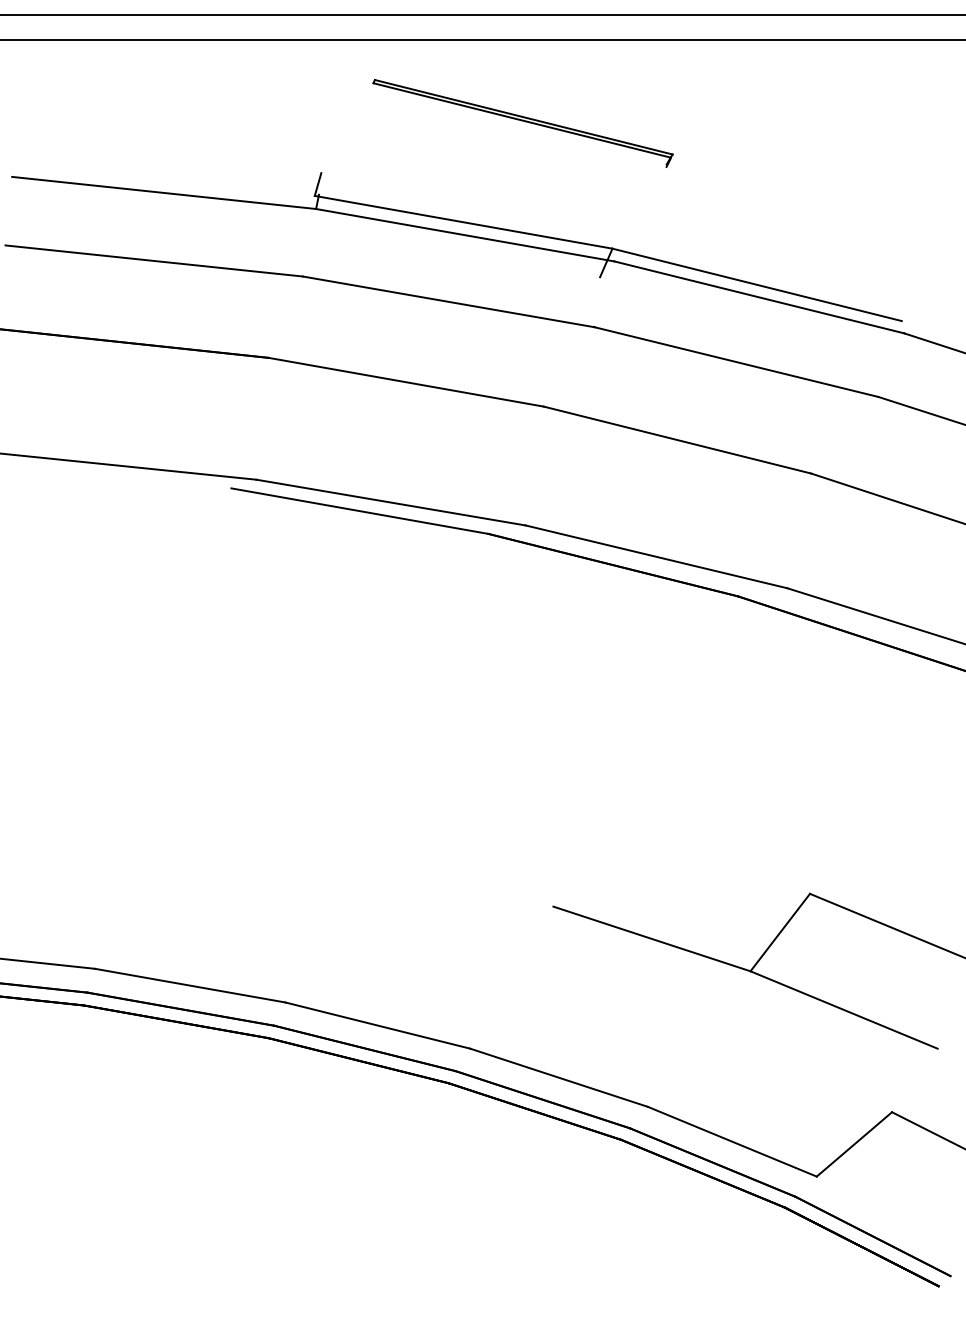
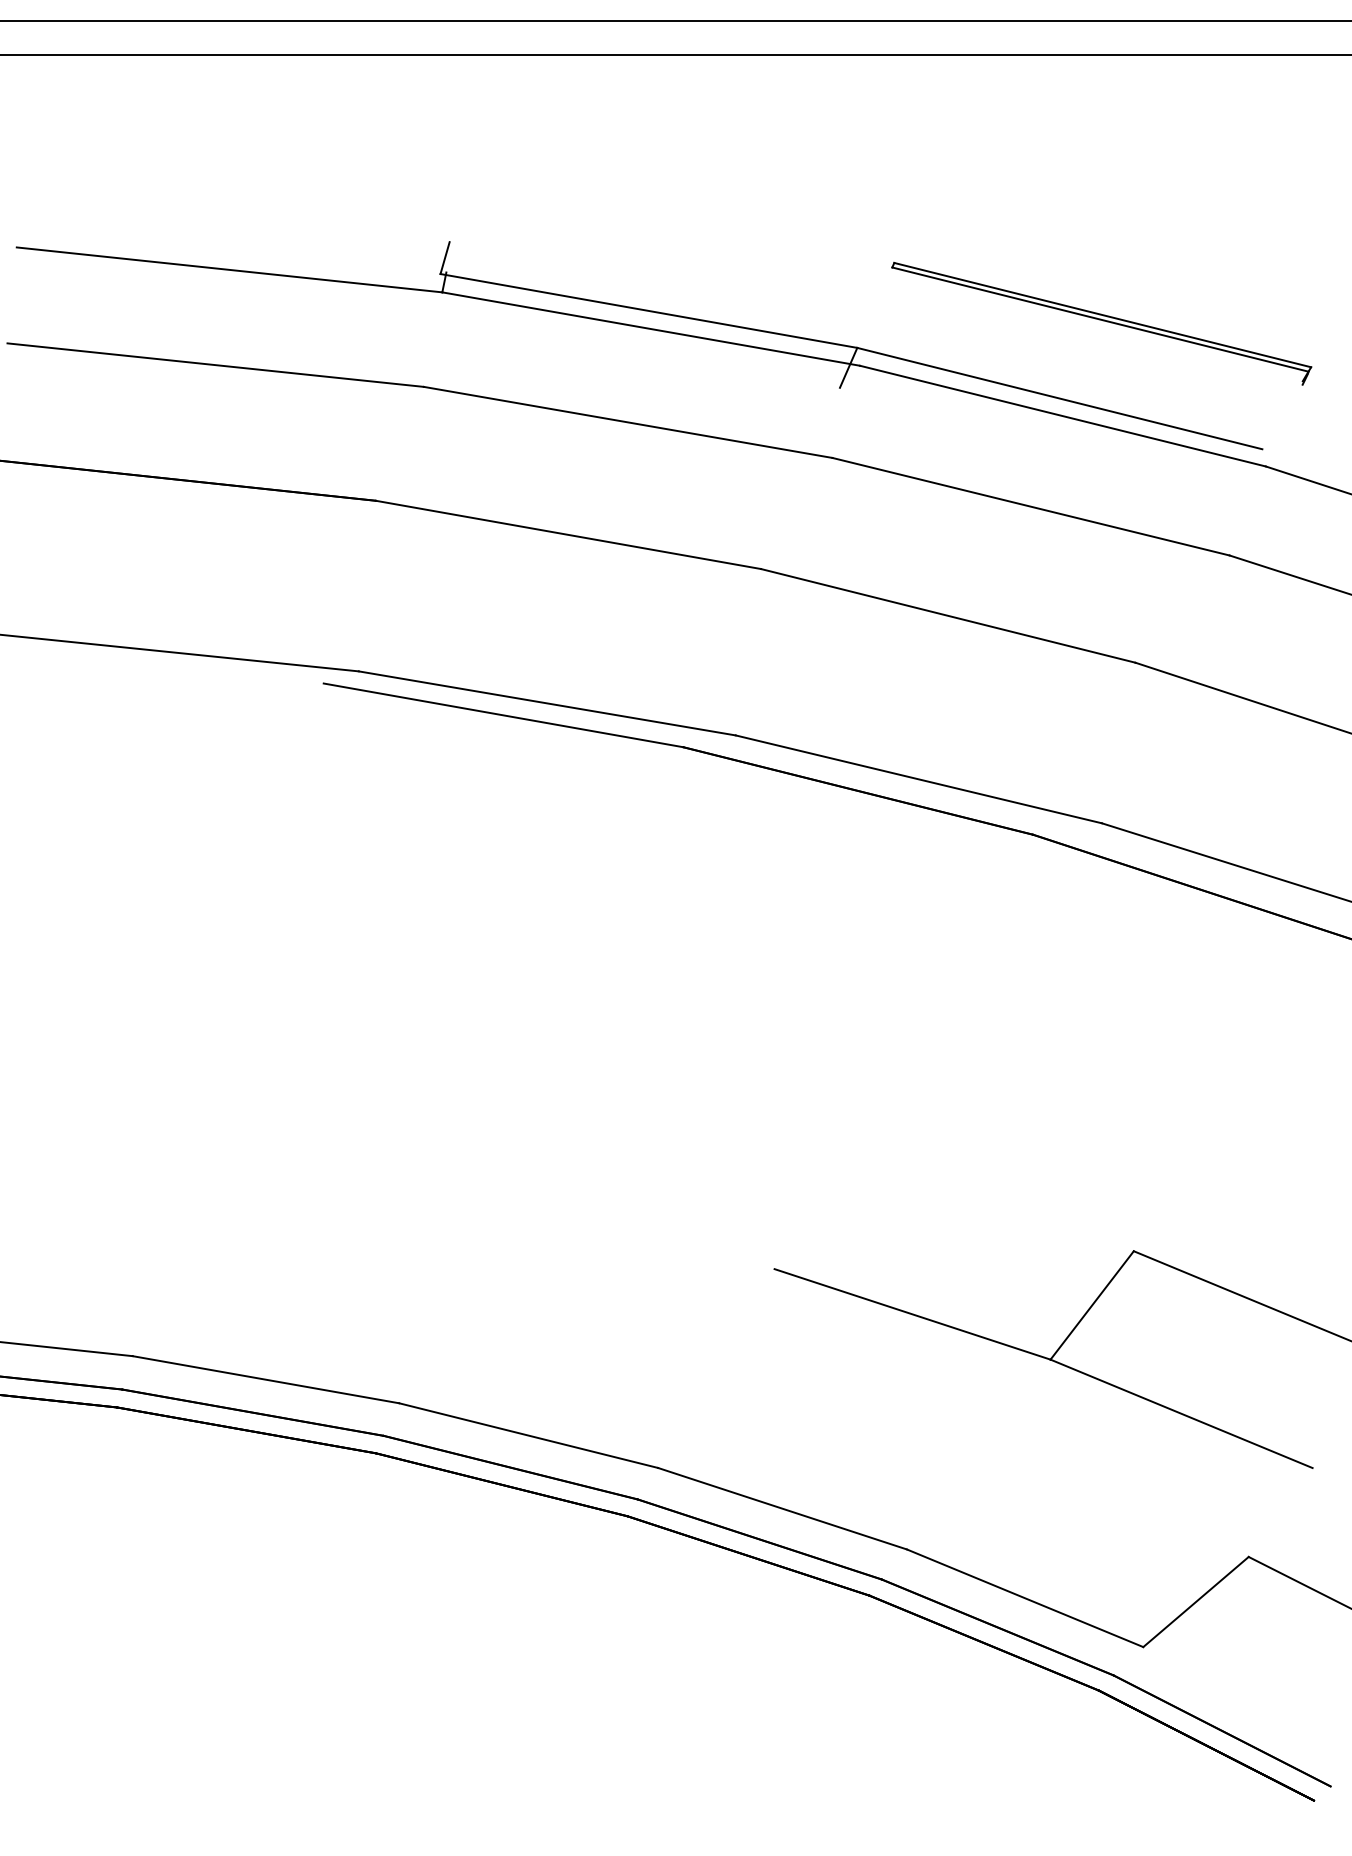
part: (522, 122) -> (1100, 322), moved

